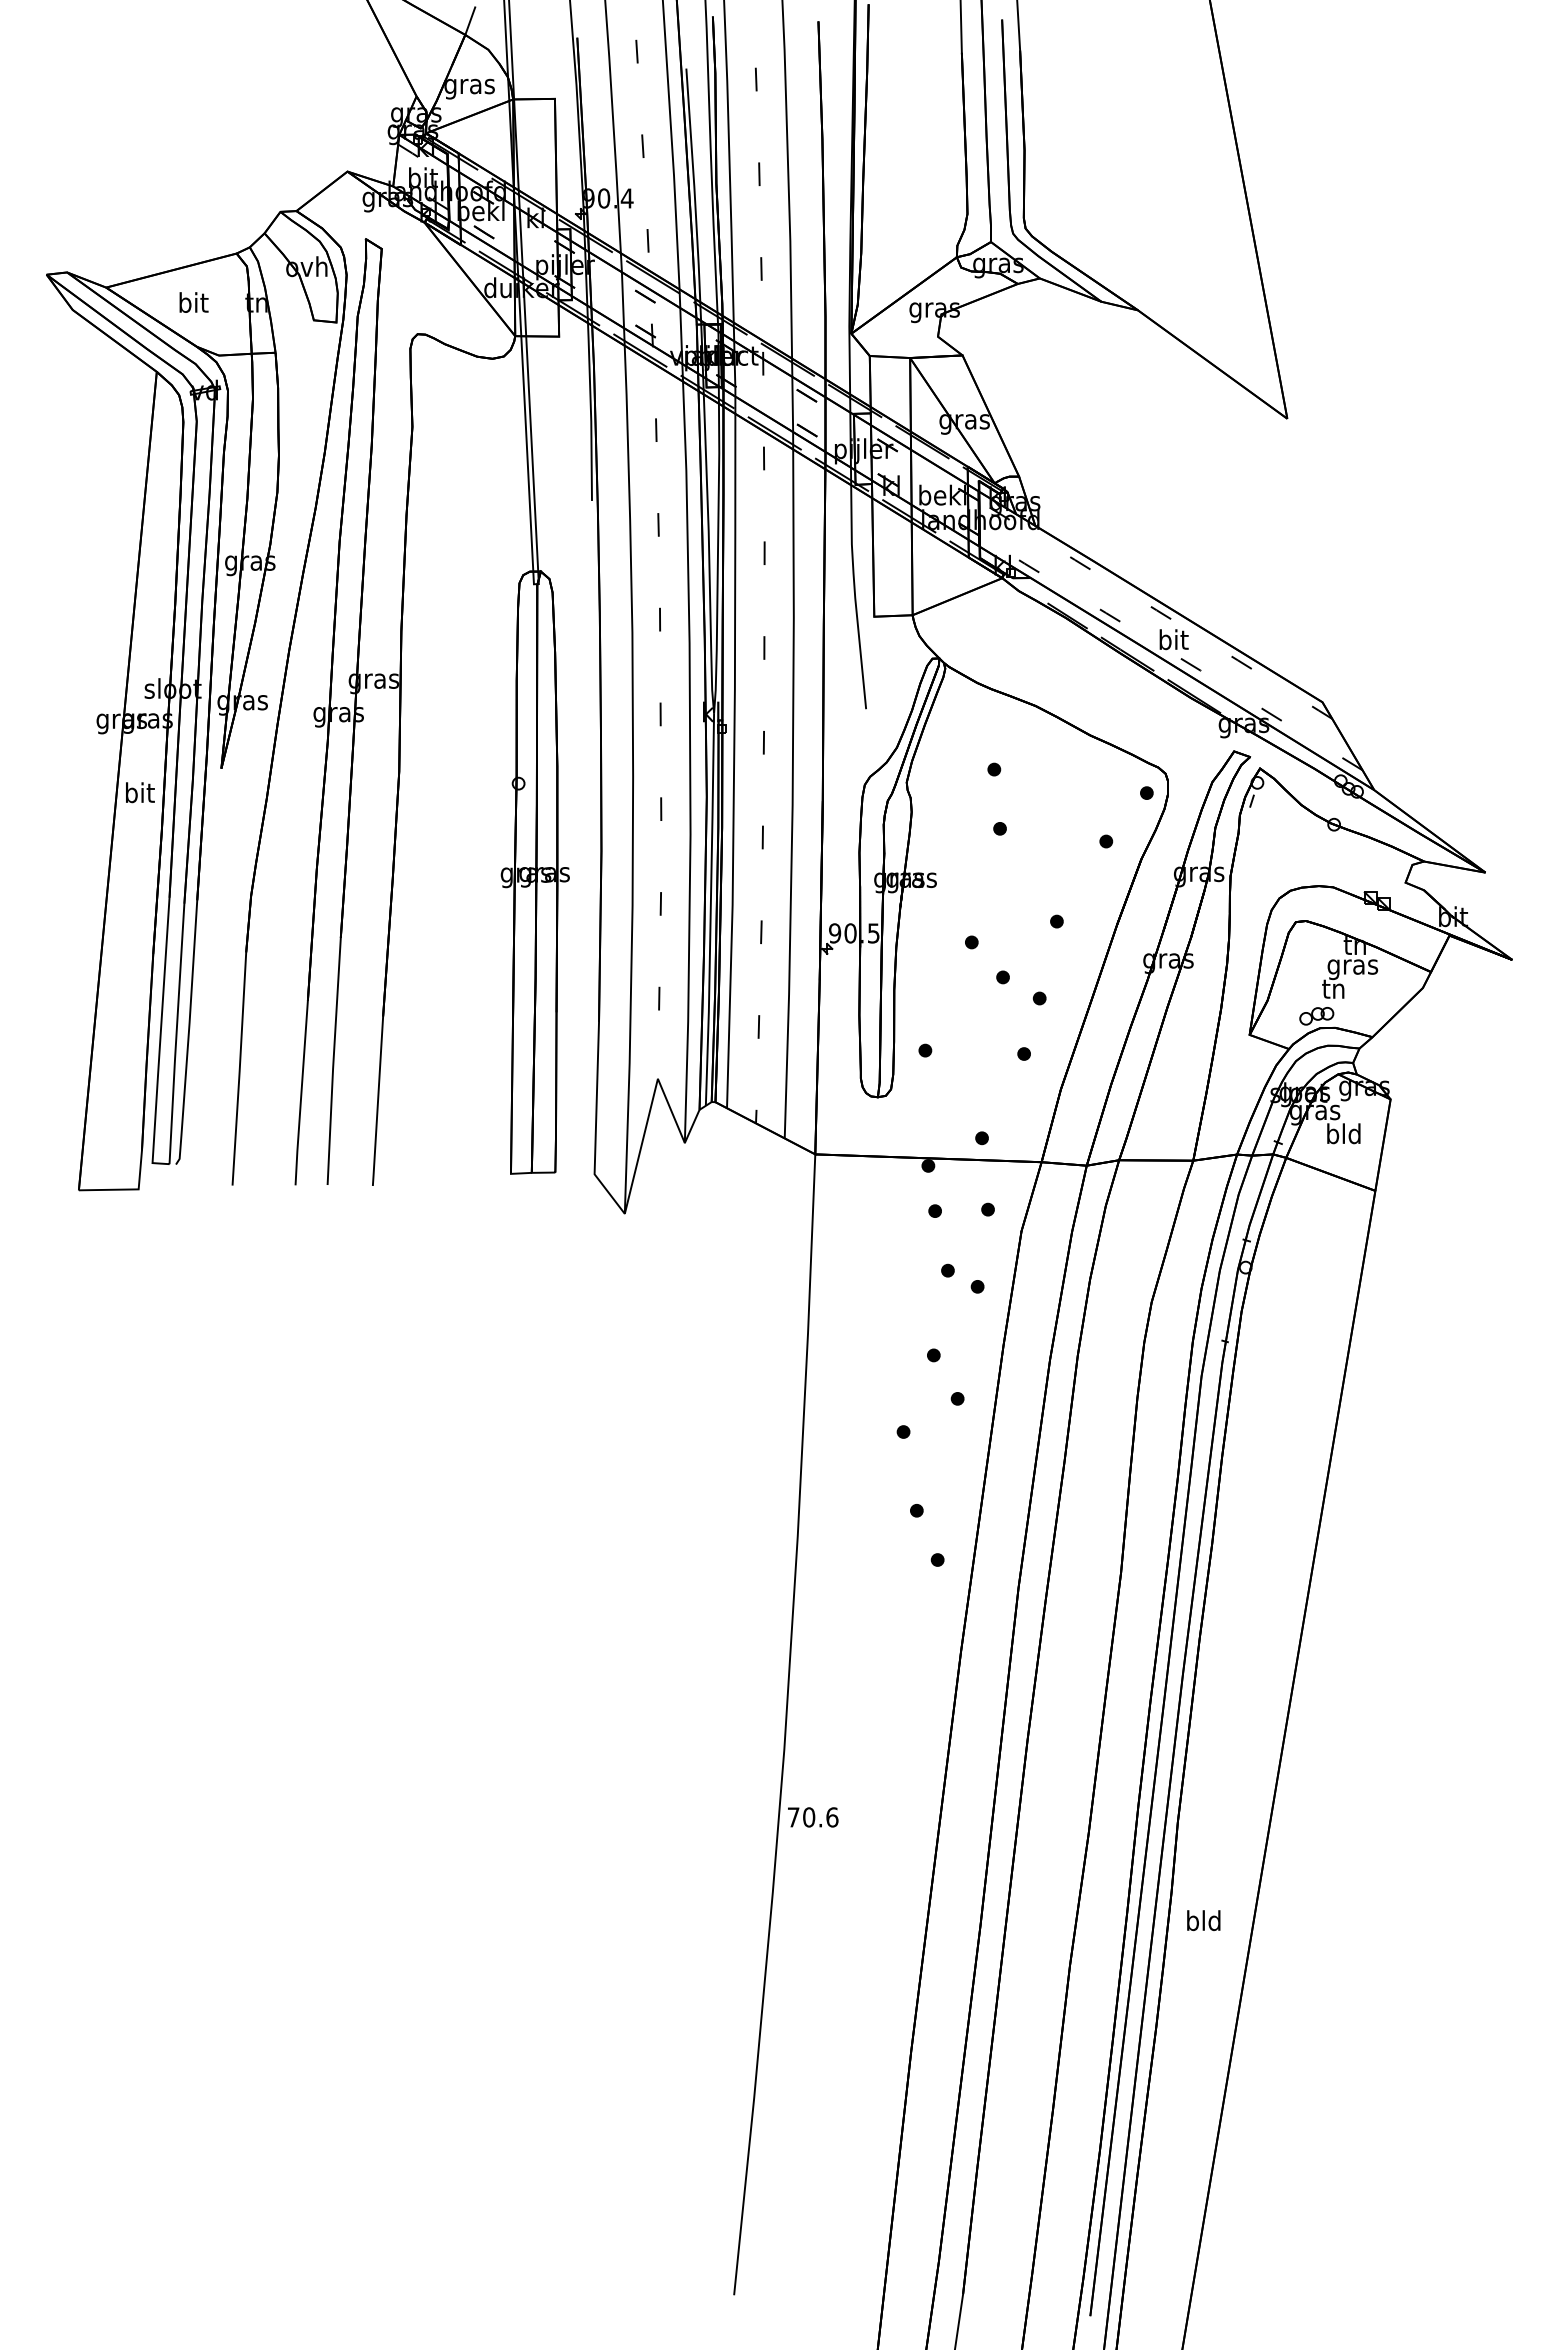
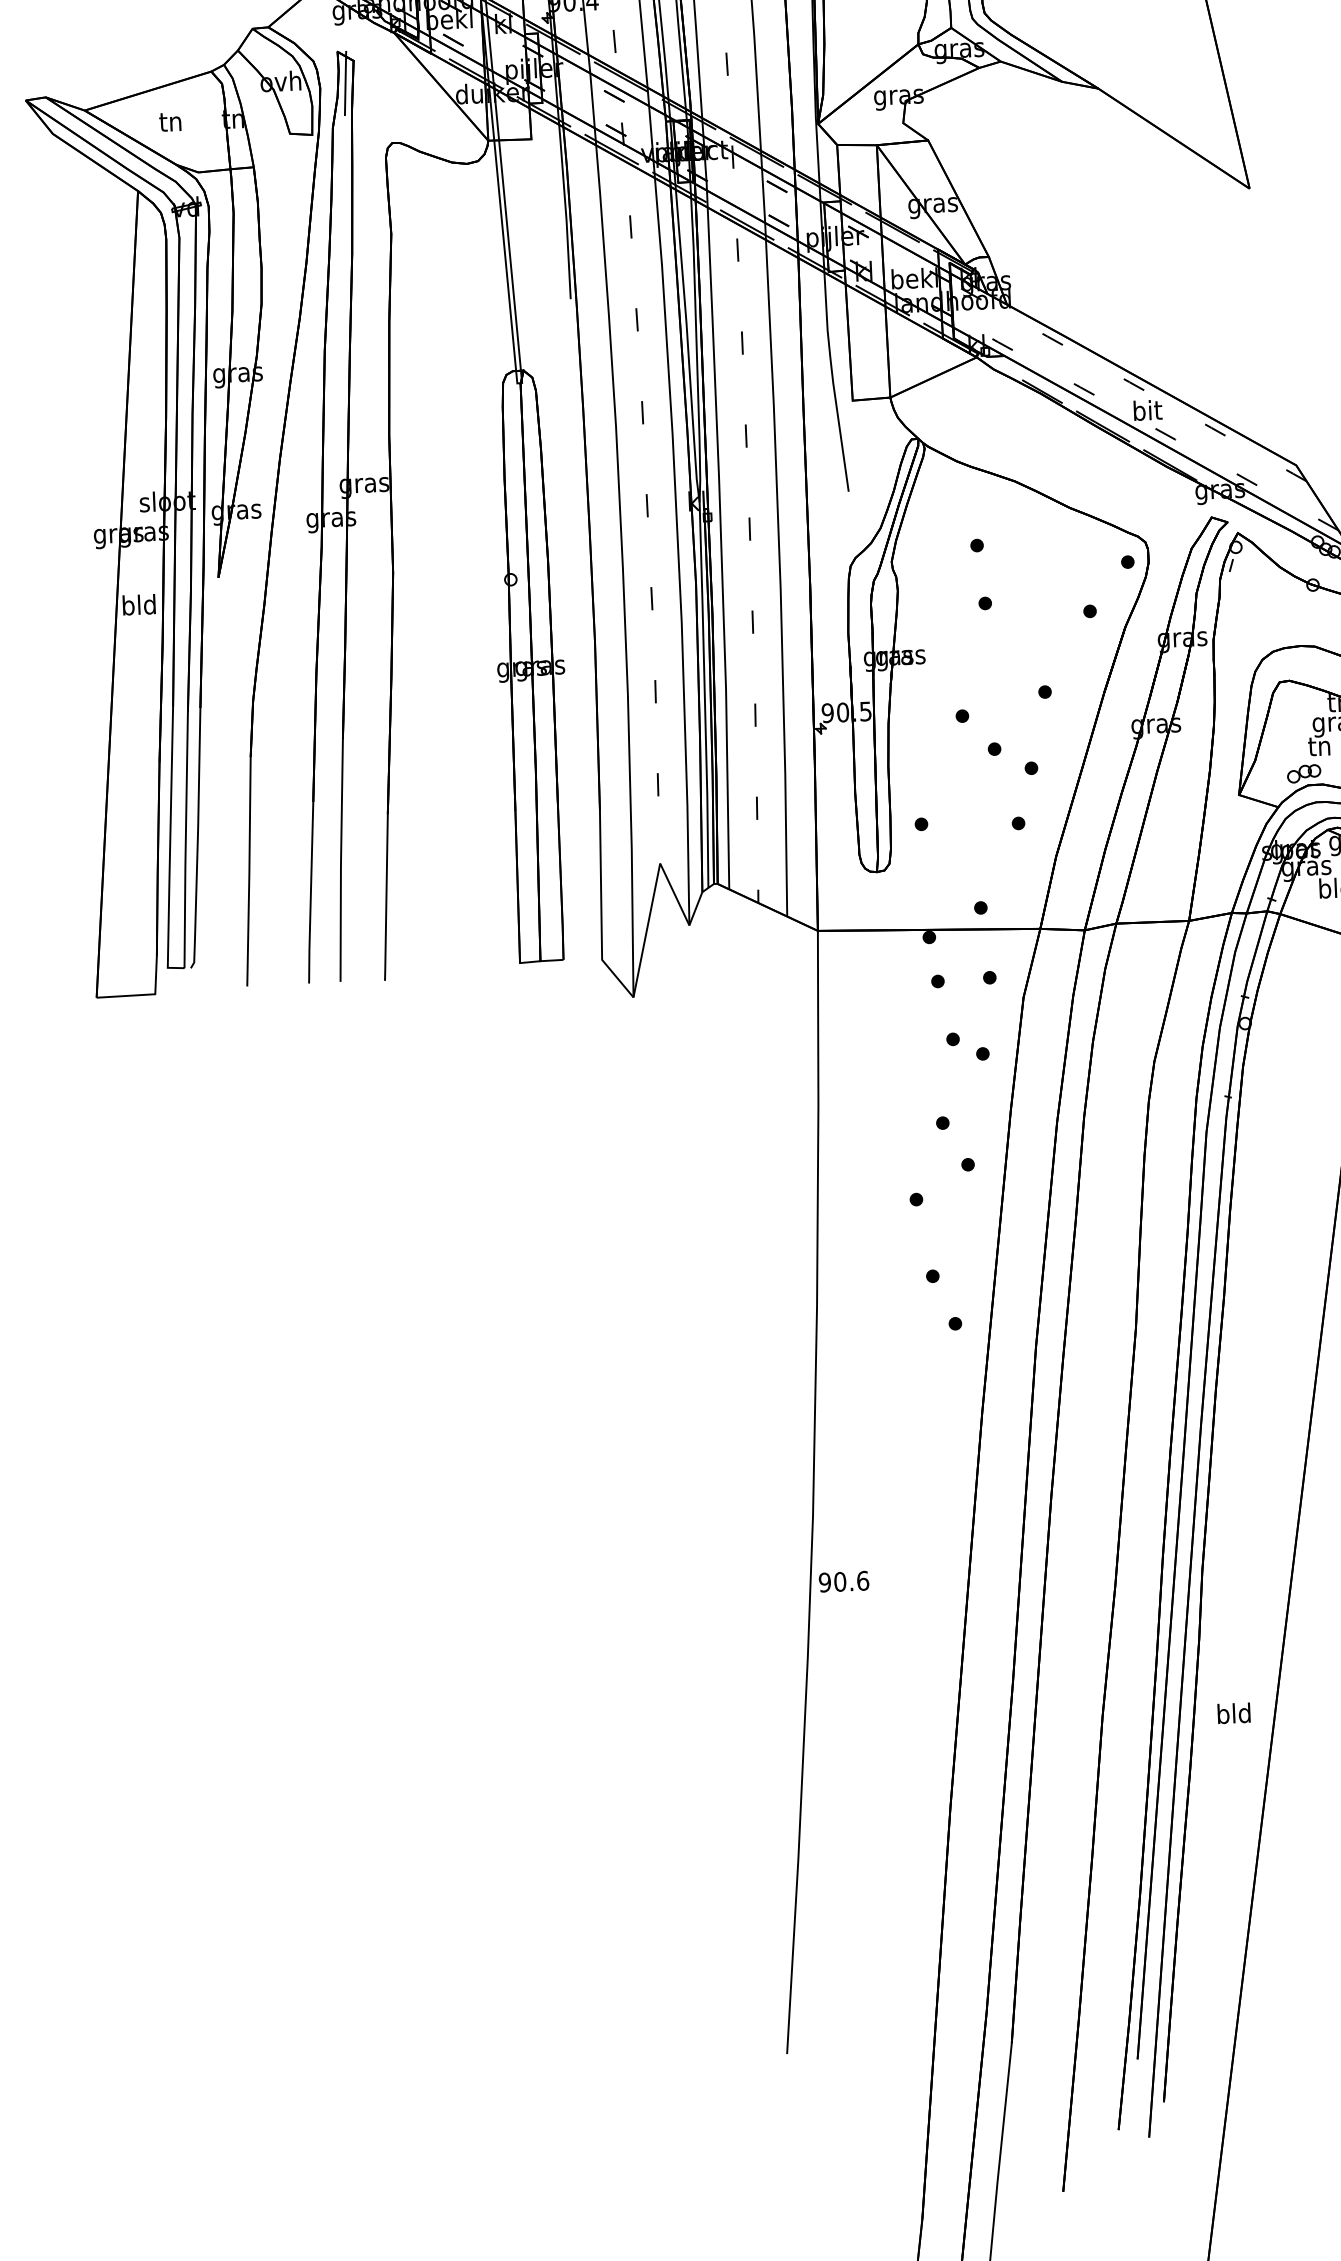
line: (372, 271) -> (345, 83), added
text: (193, 302) -> (171, 121), bit -> tn
text: (139, 792) -> (139, 604), bit -> bld
text: (793, 1817) -> (824, 1582), 70.6 -> 90.6
text: (1203, 1920) -> (1233, 1713), moved

